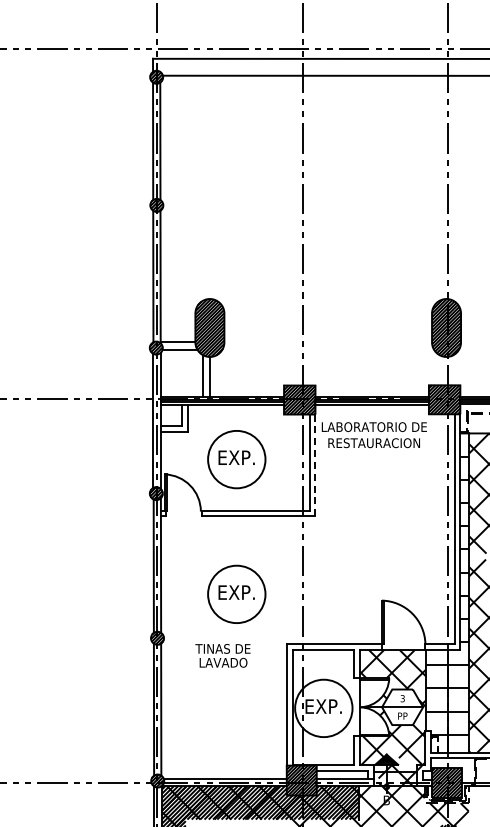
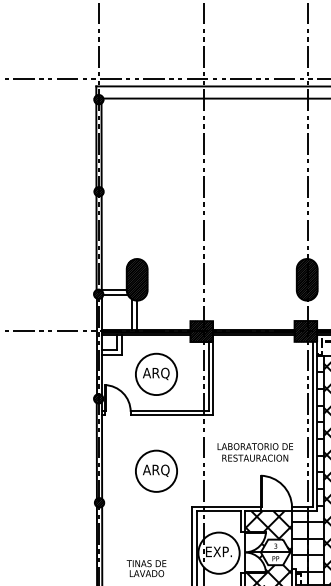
text: (373, 435) -> (254, 452), moved
text: (236, 458) -> (156, 373), EXP. -> ARQ
line: (315, 465) -> (213, 378), dashed -> solid
text: (236, 593) -> (156, 470), EXP. -> ARQ
text: (222, 655) -> (146, 568), moved

